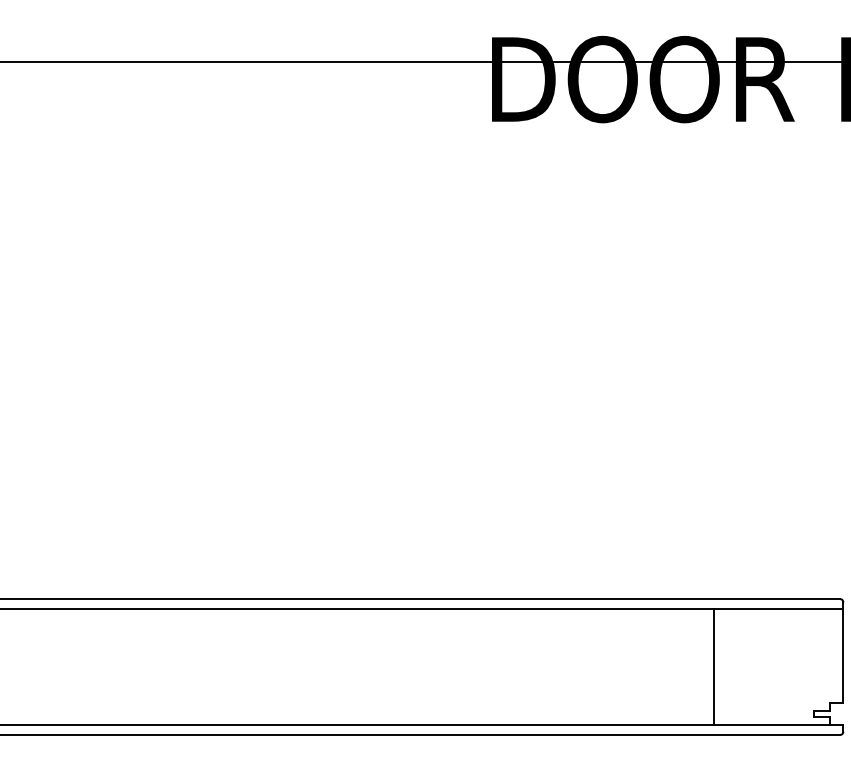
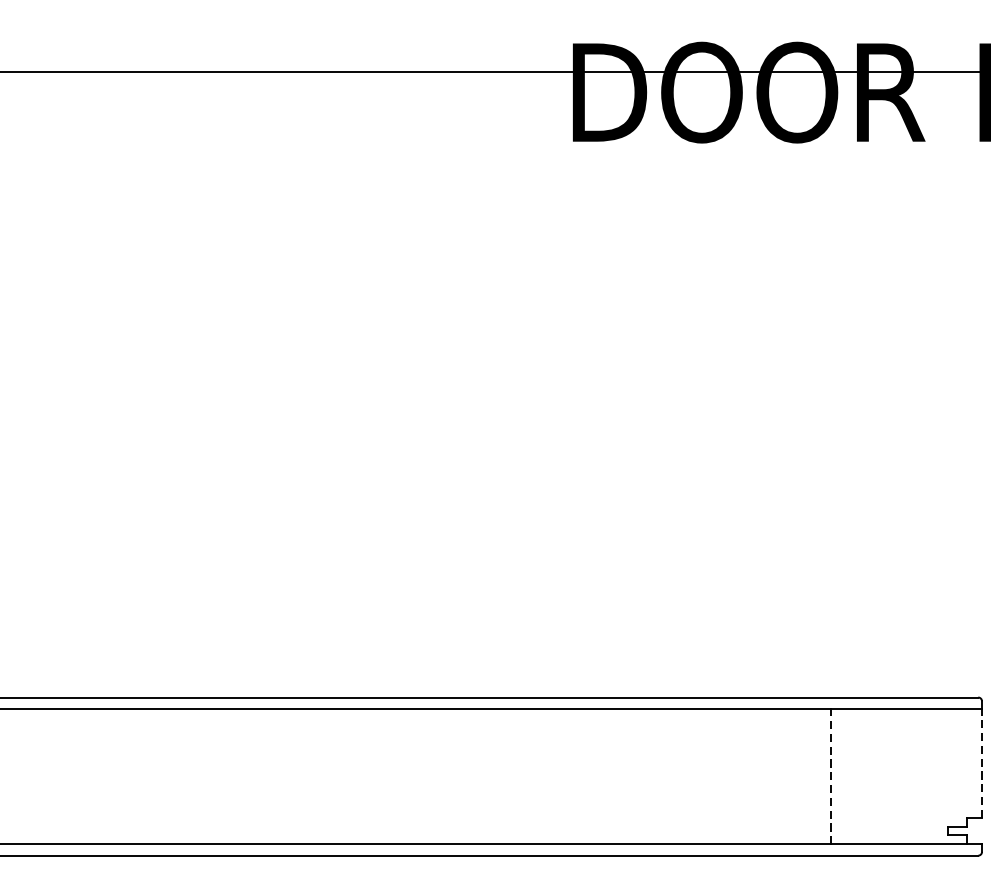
line: (843, 655) -> (982, 763), solid -> dashed
line: (713, 666) -> (830, 775), solid -> dashed

